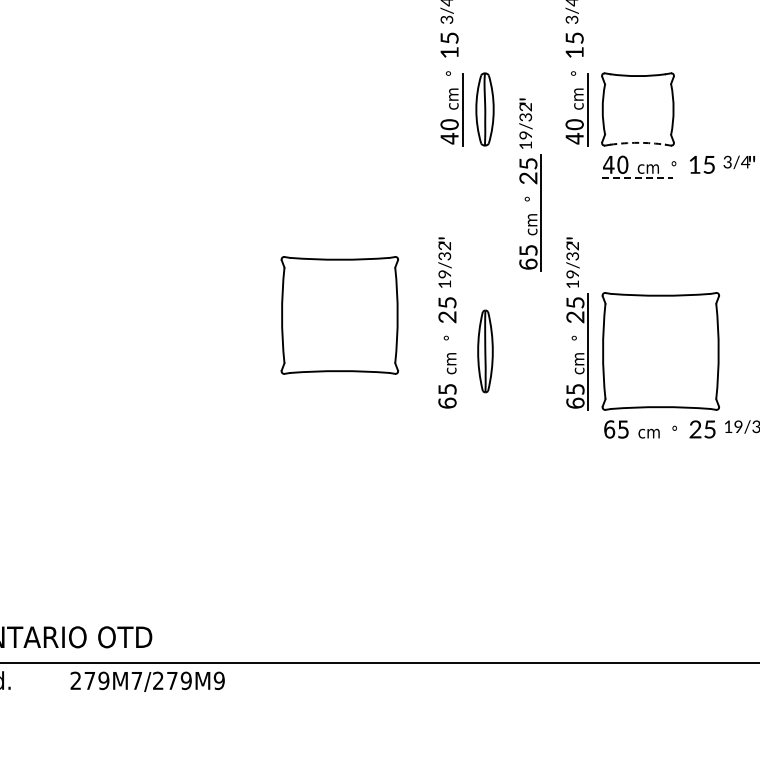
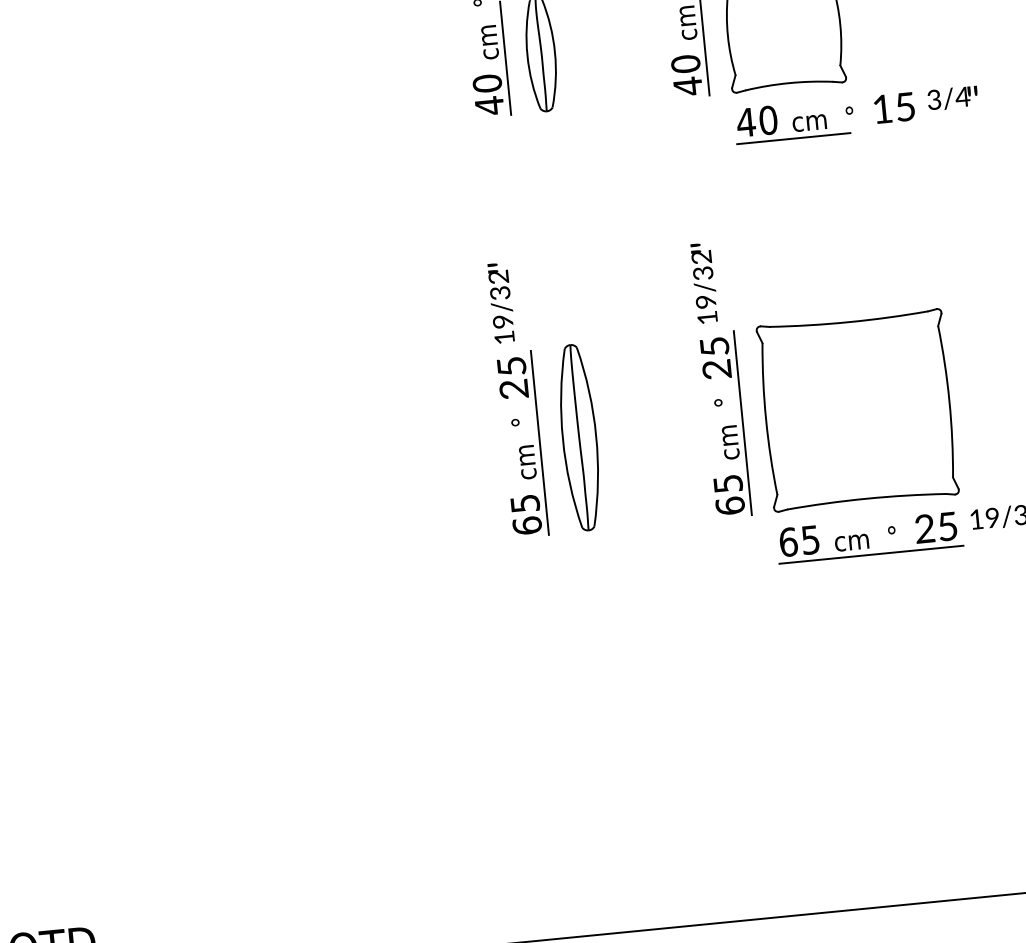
arc: (638, 142) -> (789, 82), dashed -> solid
line: (637, 177) -> (793, 138), dashed -> solid
part: (530, 184) -> (625, 165), removed
part: (339, 315) -> (342, 403), removed
part: (485, 351) -> (579, 437), size x1.43
line: (460, 352) -> (540, 443), added
line: (660, 442) -> (871, 554), added

